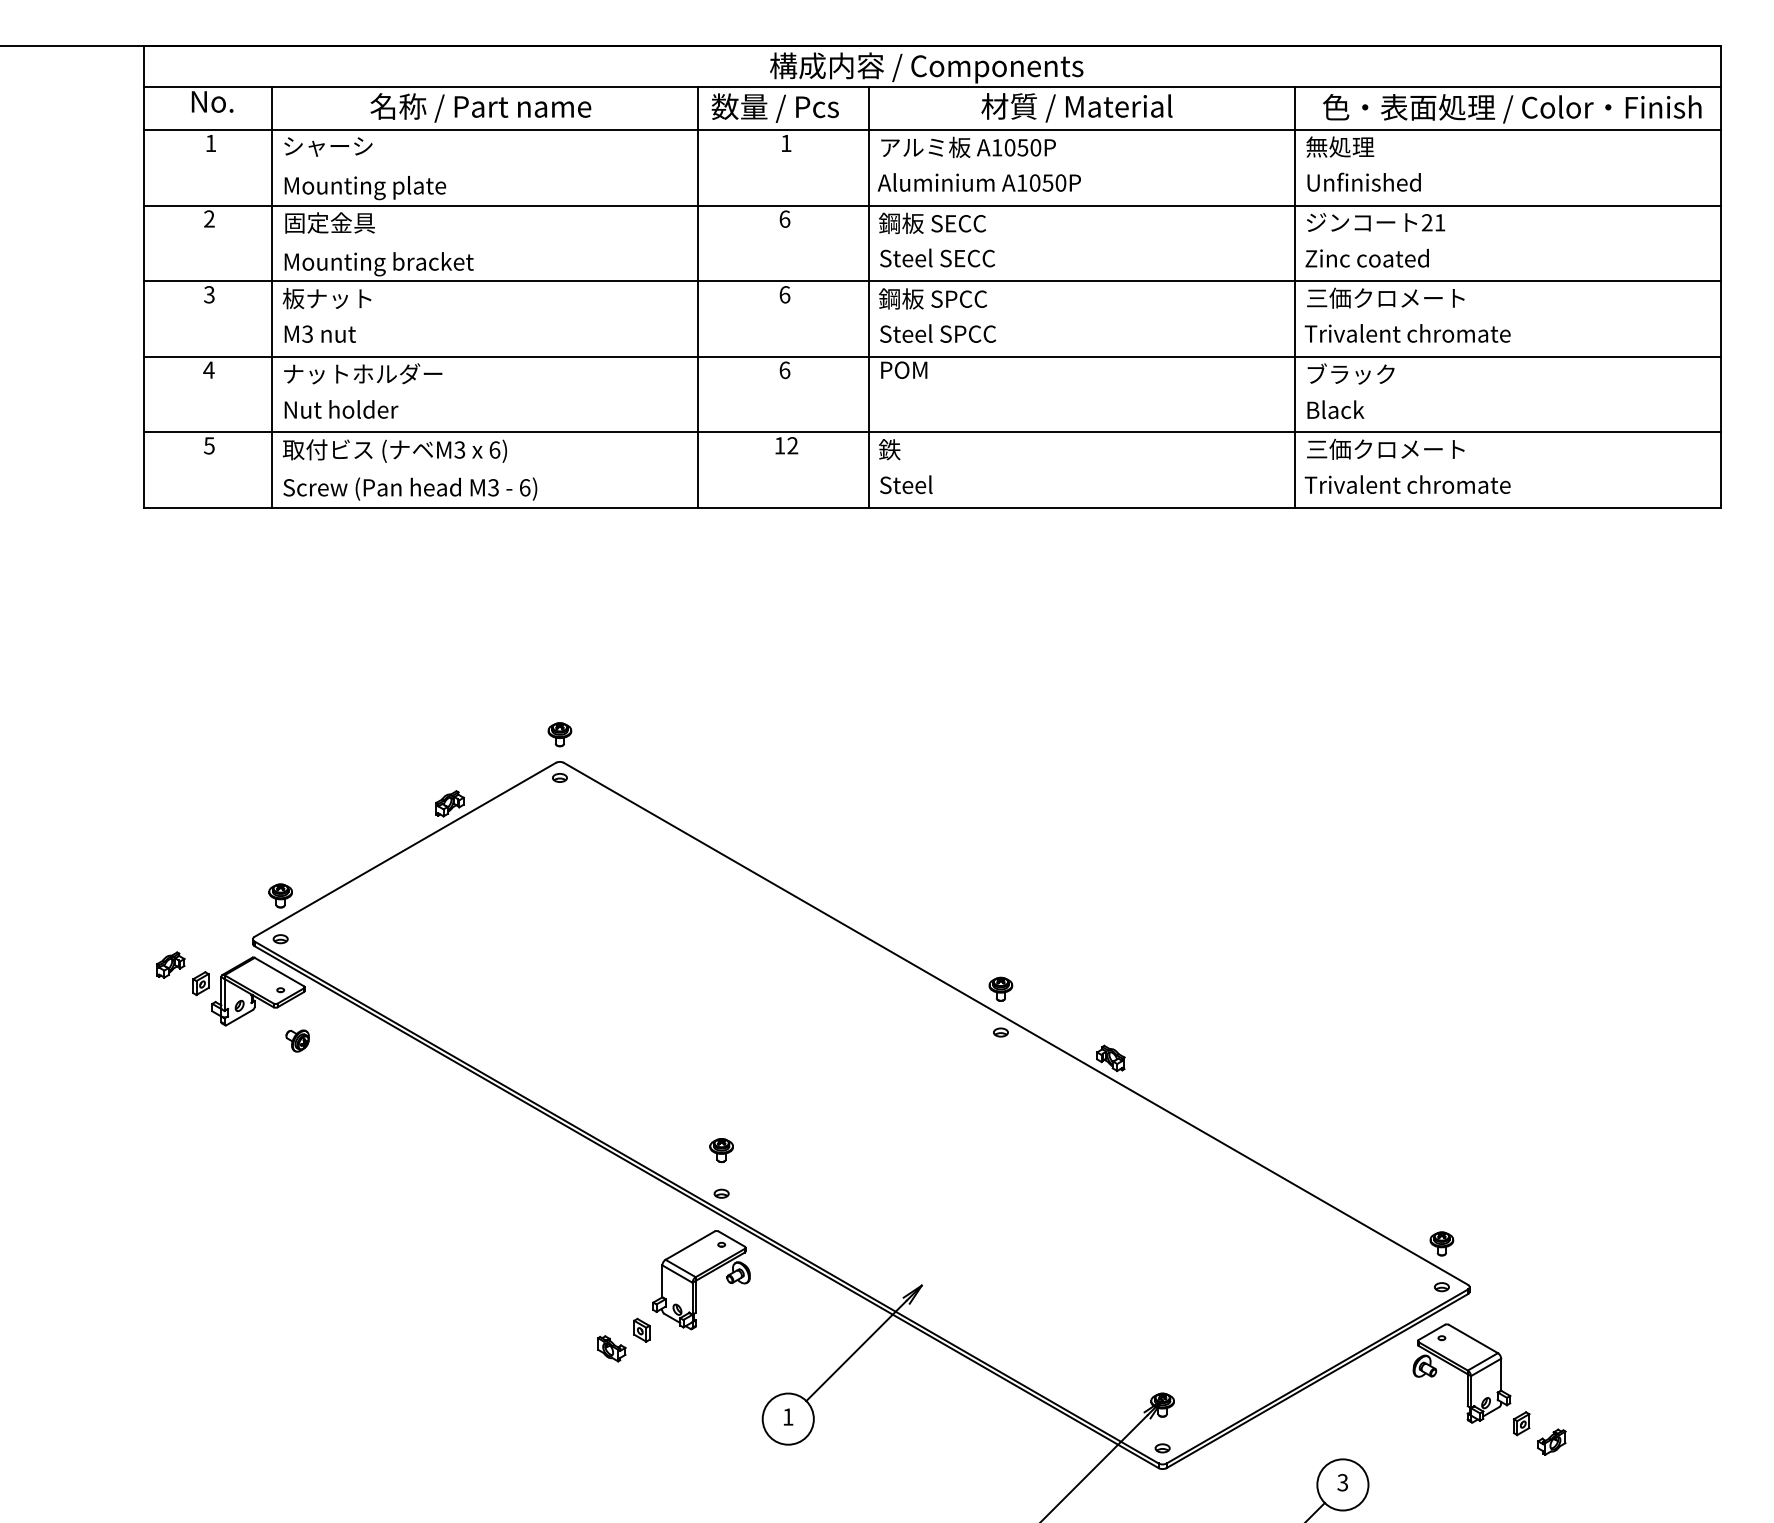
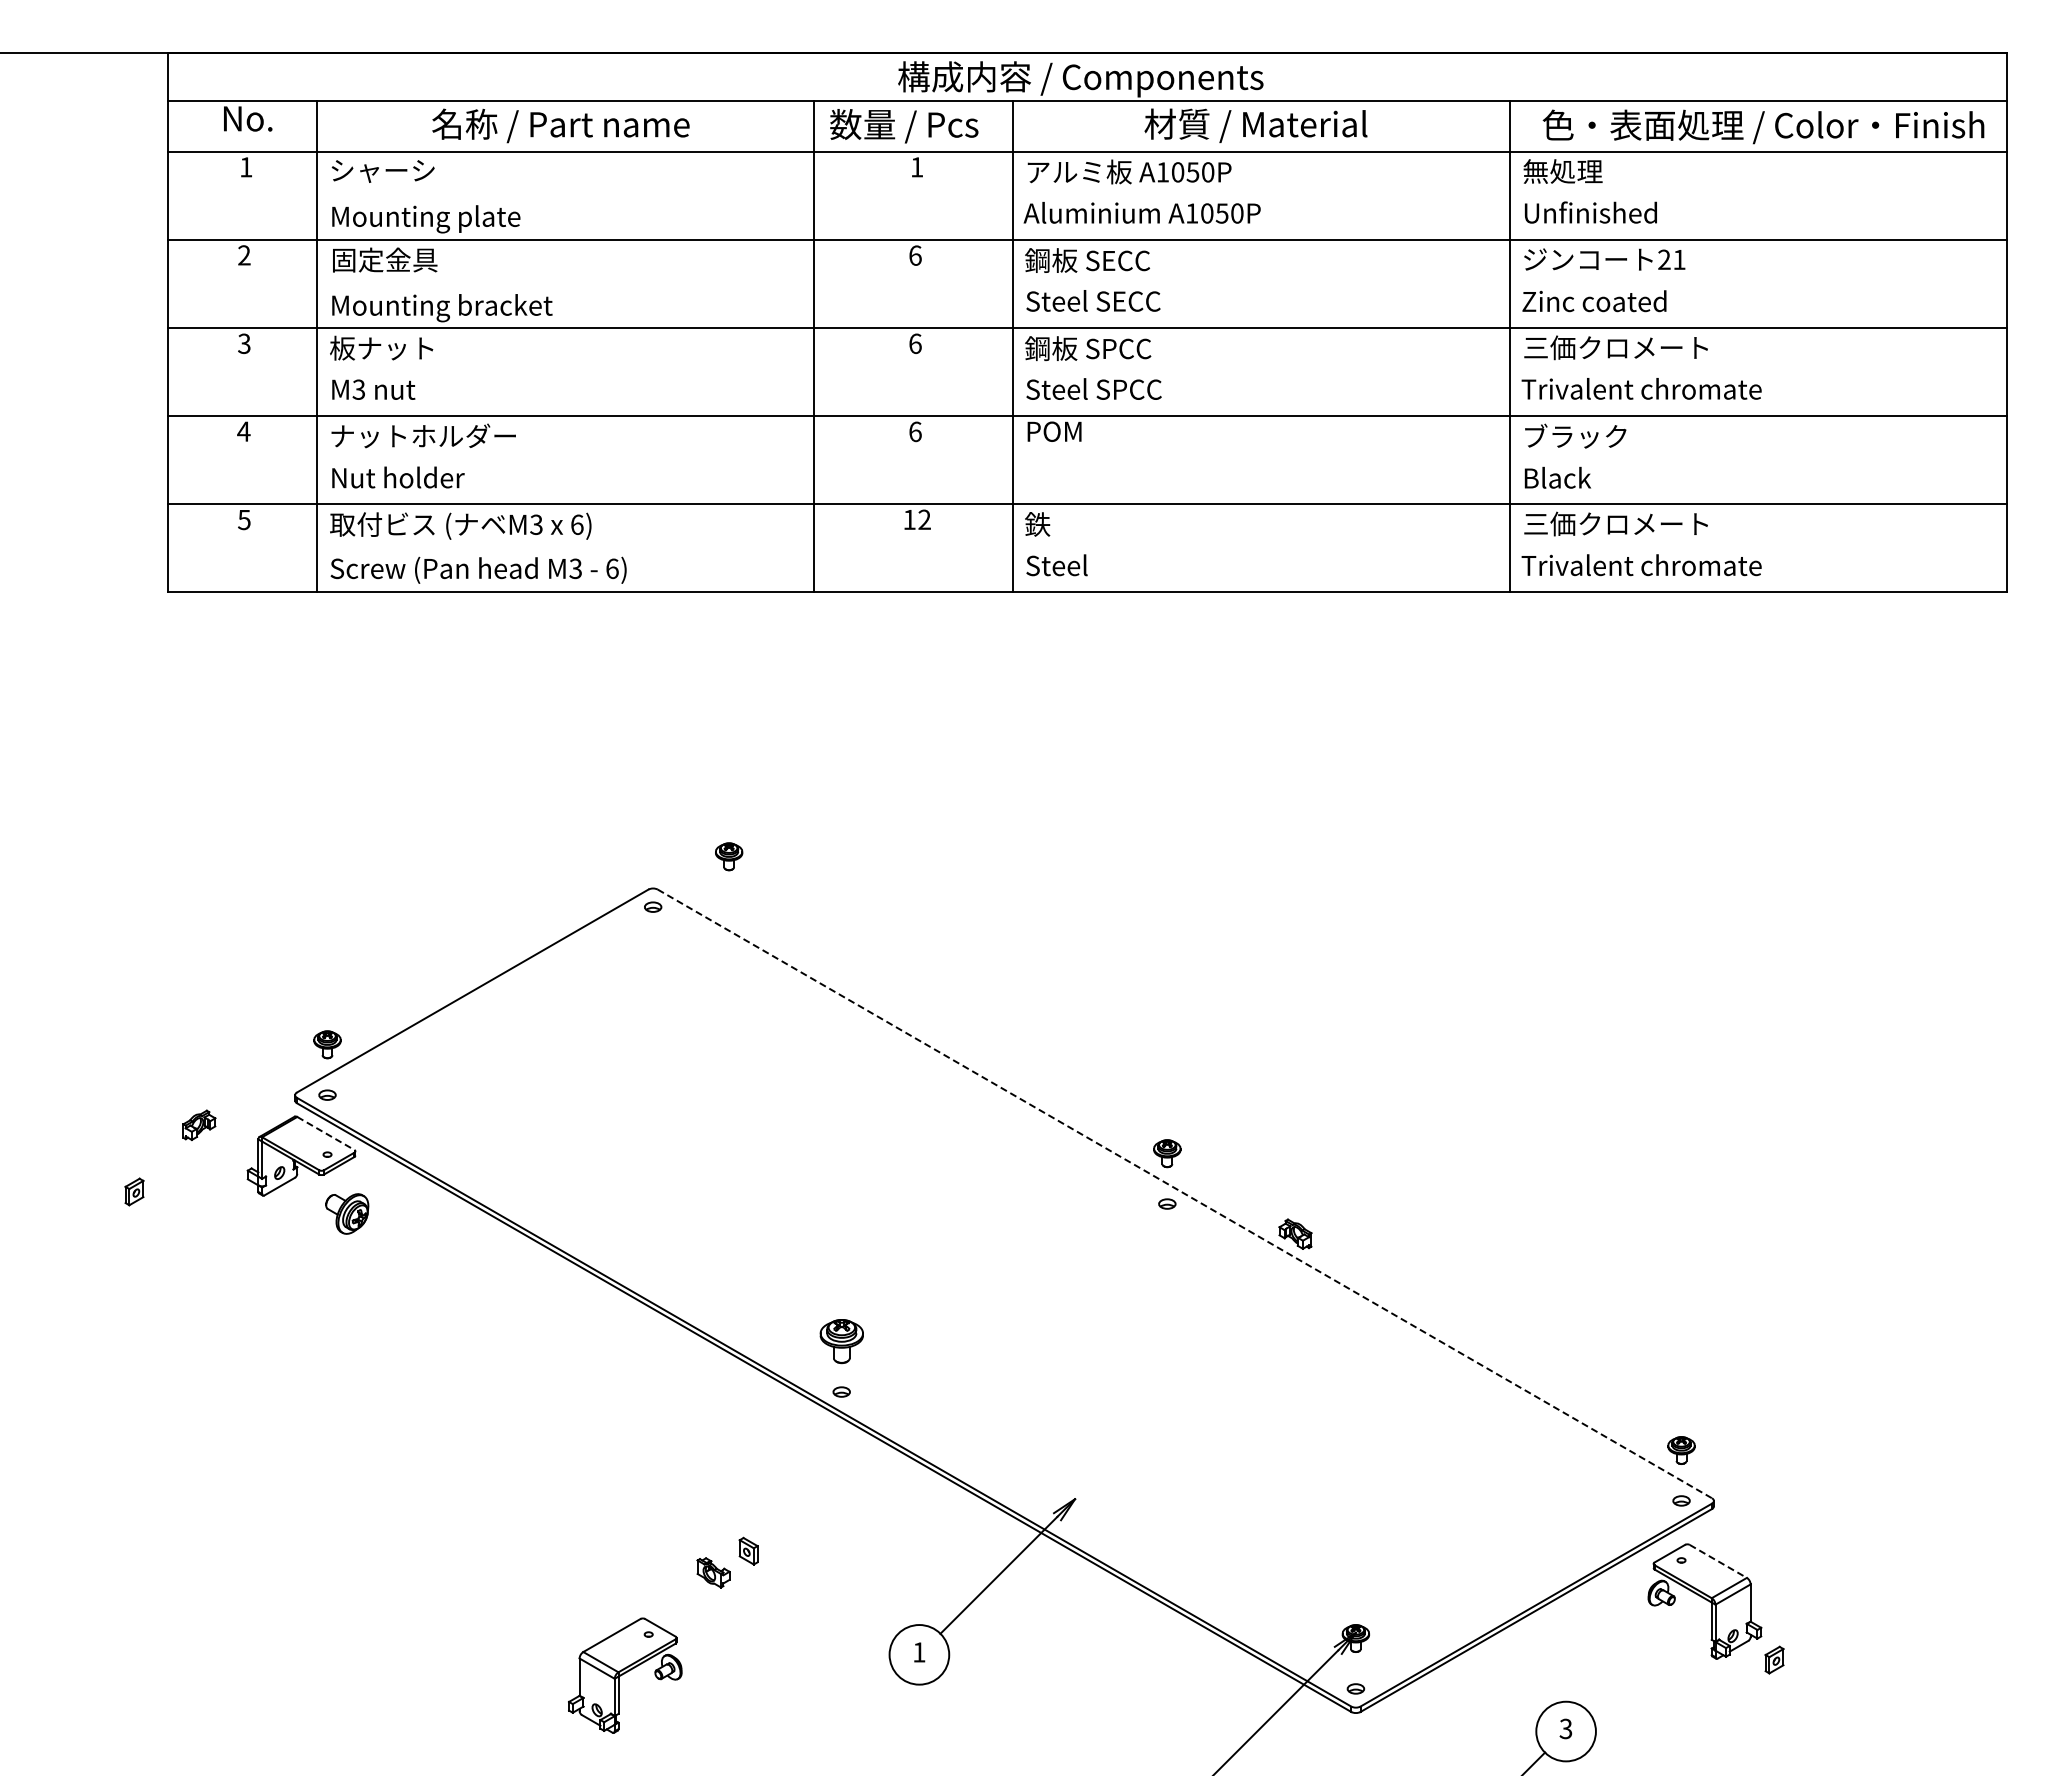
part: (560, 734) -> (729, 856), moved
part: (449, 803) -> (524, 937), removed
line: (279, 972) -> (326, 1133), solid -> dashed
part: (200, 983) -> (134, 1191), moved
line: (1015, 1023) -> (1184, 1193), solid -> dashed
part: (297, 1040) -> (347, 1213), size x1.6
part: (721, 1150) -> (841, 1341), size x1.6
part: (701, 1279) -> (625, 1675), moved
line: (1473, 1339) -> (1718, 1561), solid -> dashed
part: (1551, 1442) -> (1809, 1681), removed

